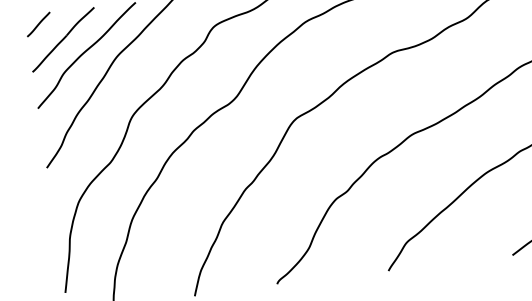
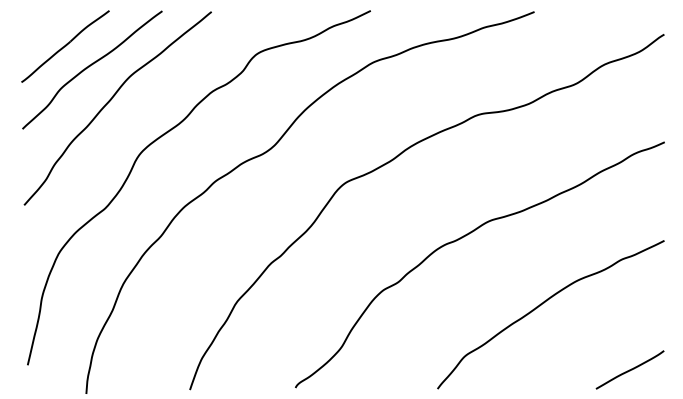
line: (38, 24) -> (36, 23), removed

